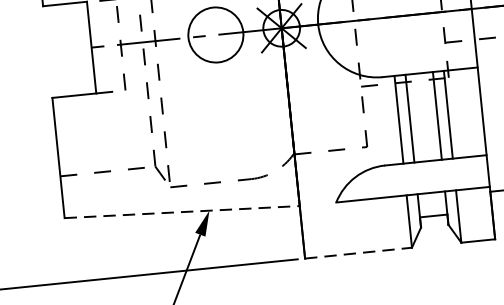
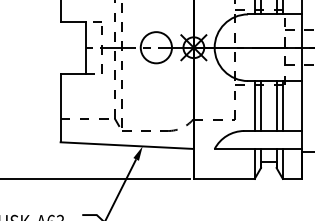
line: (182, 211) -> (127, 145), dashed -> solid
line: (358, 252) -> (224, 178), dashed -> solid

